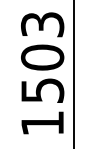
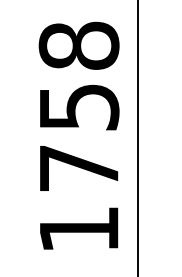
text: (42, 56) -> (78, 105), 1503 -> 1758

